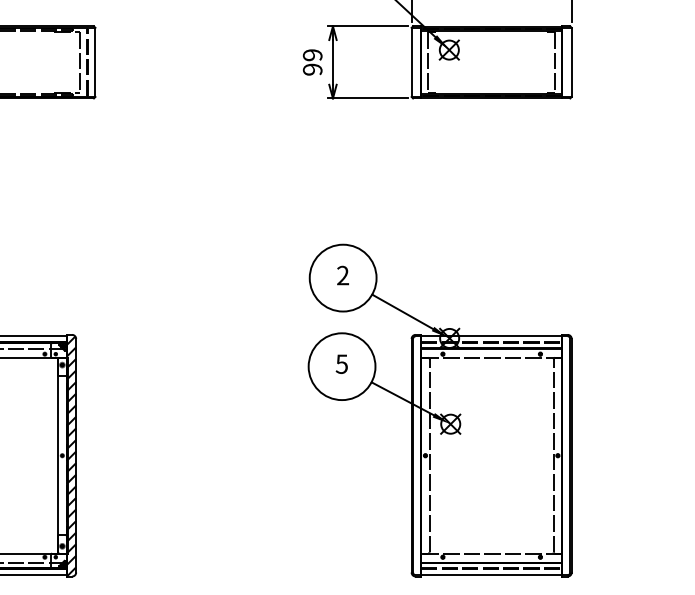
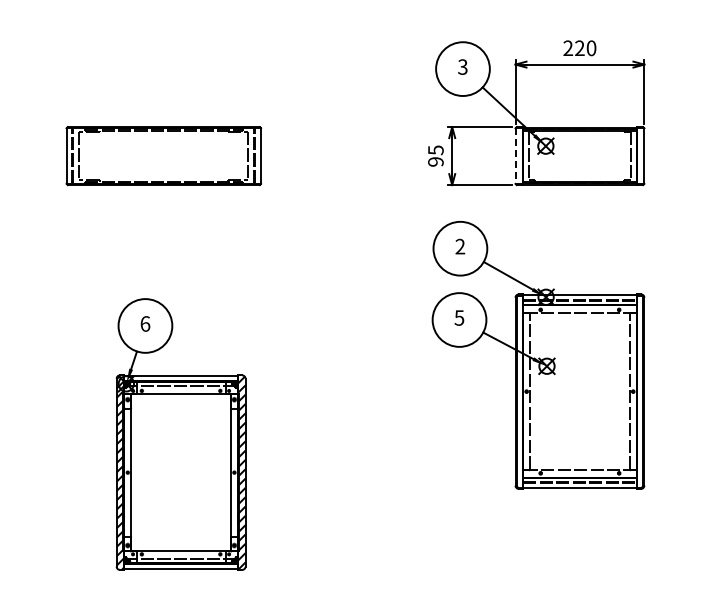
text: (312, 55) -> (435, 150), 99 -> 95
line: (411, 62) -> (515, 156), solid -> dashed
part: (440, 410) -> (538, 355), moved

